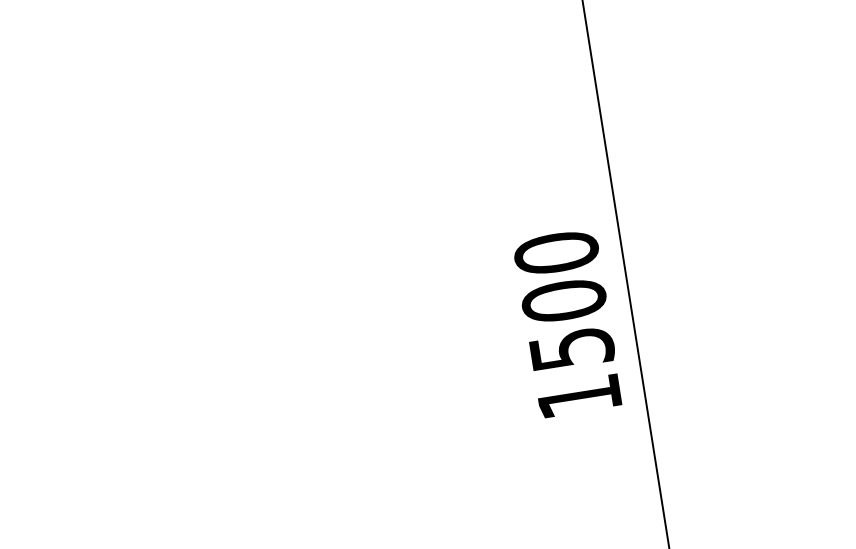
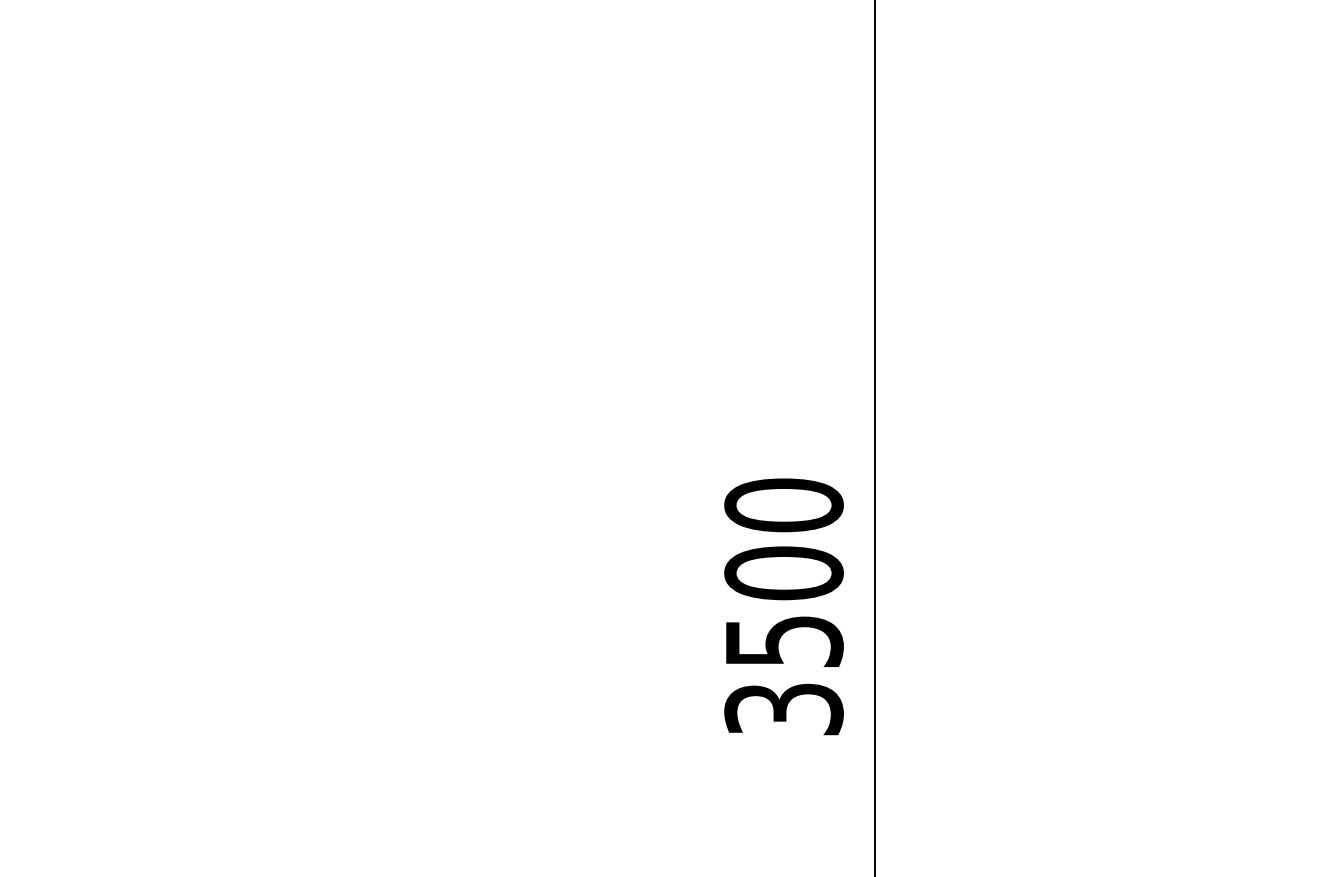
text: (579, 397) -> (783, 709), 1500 -> 3500

